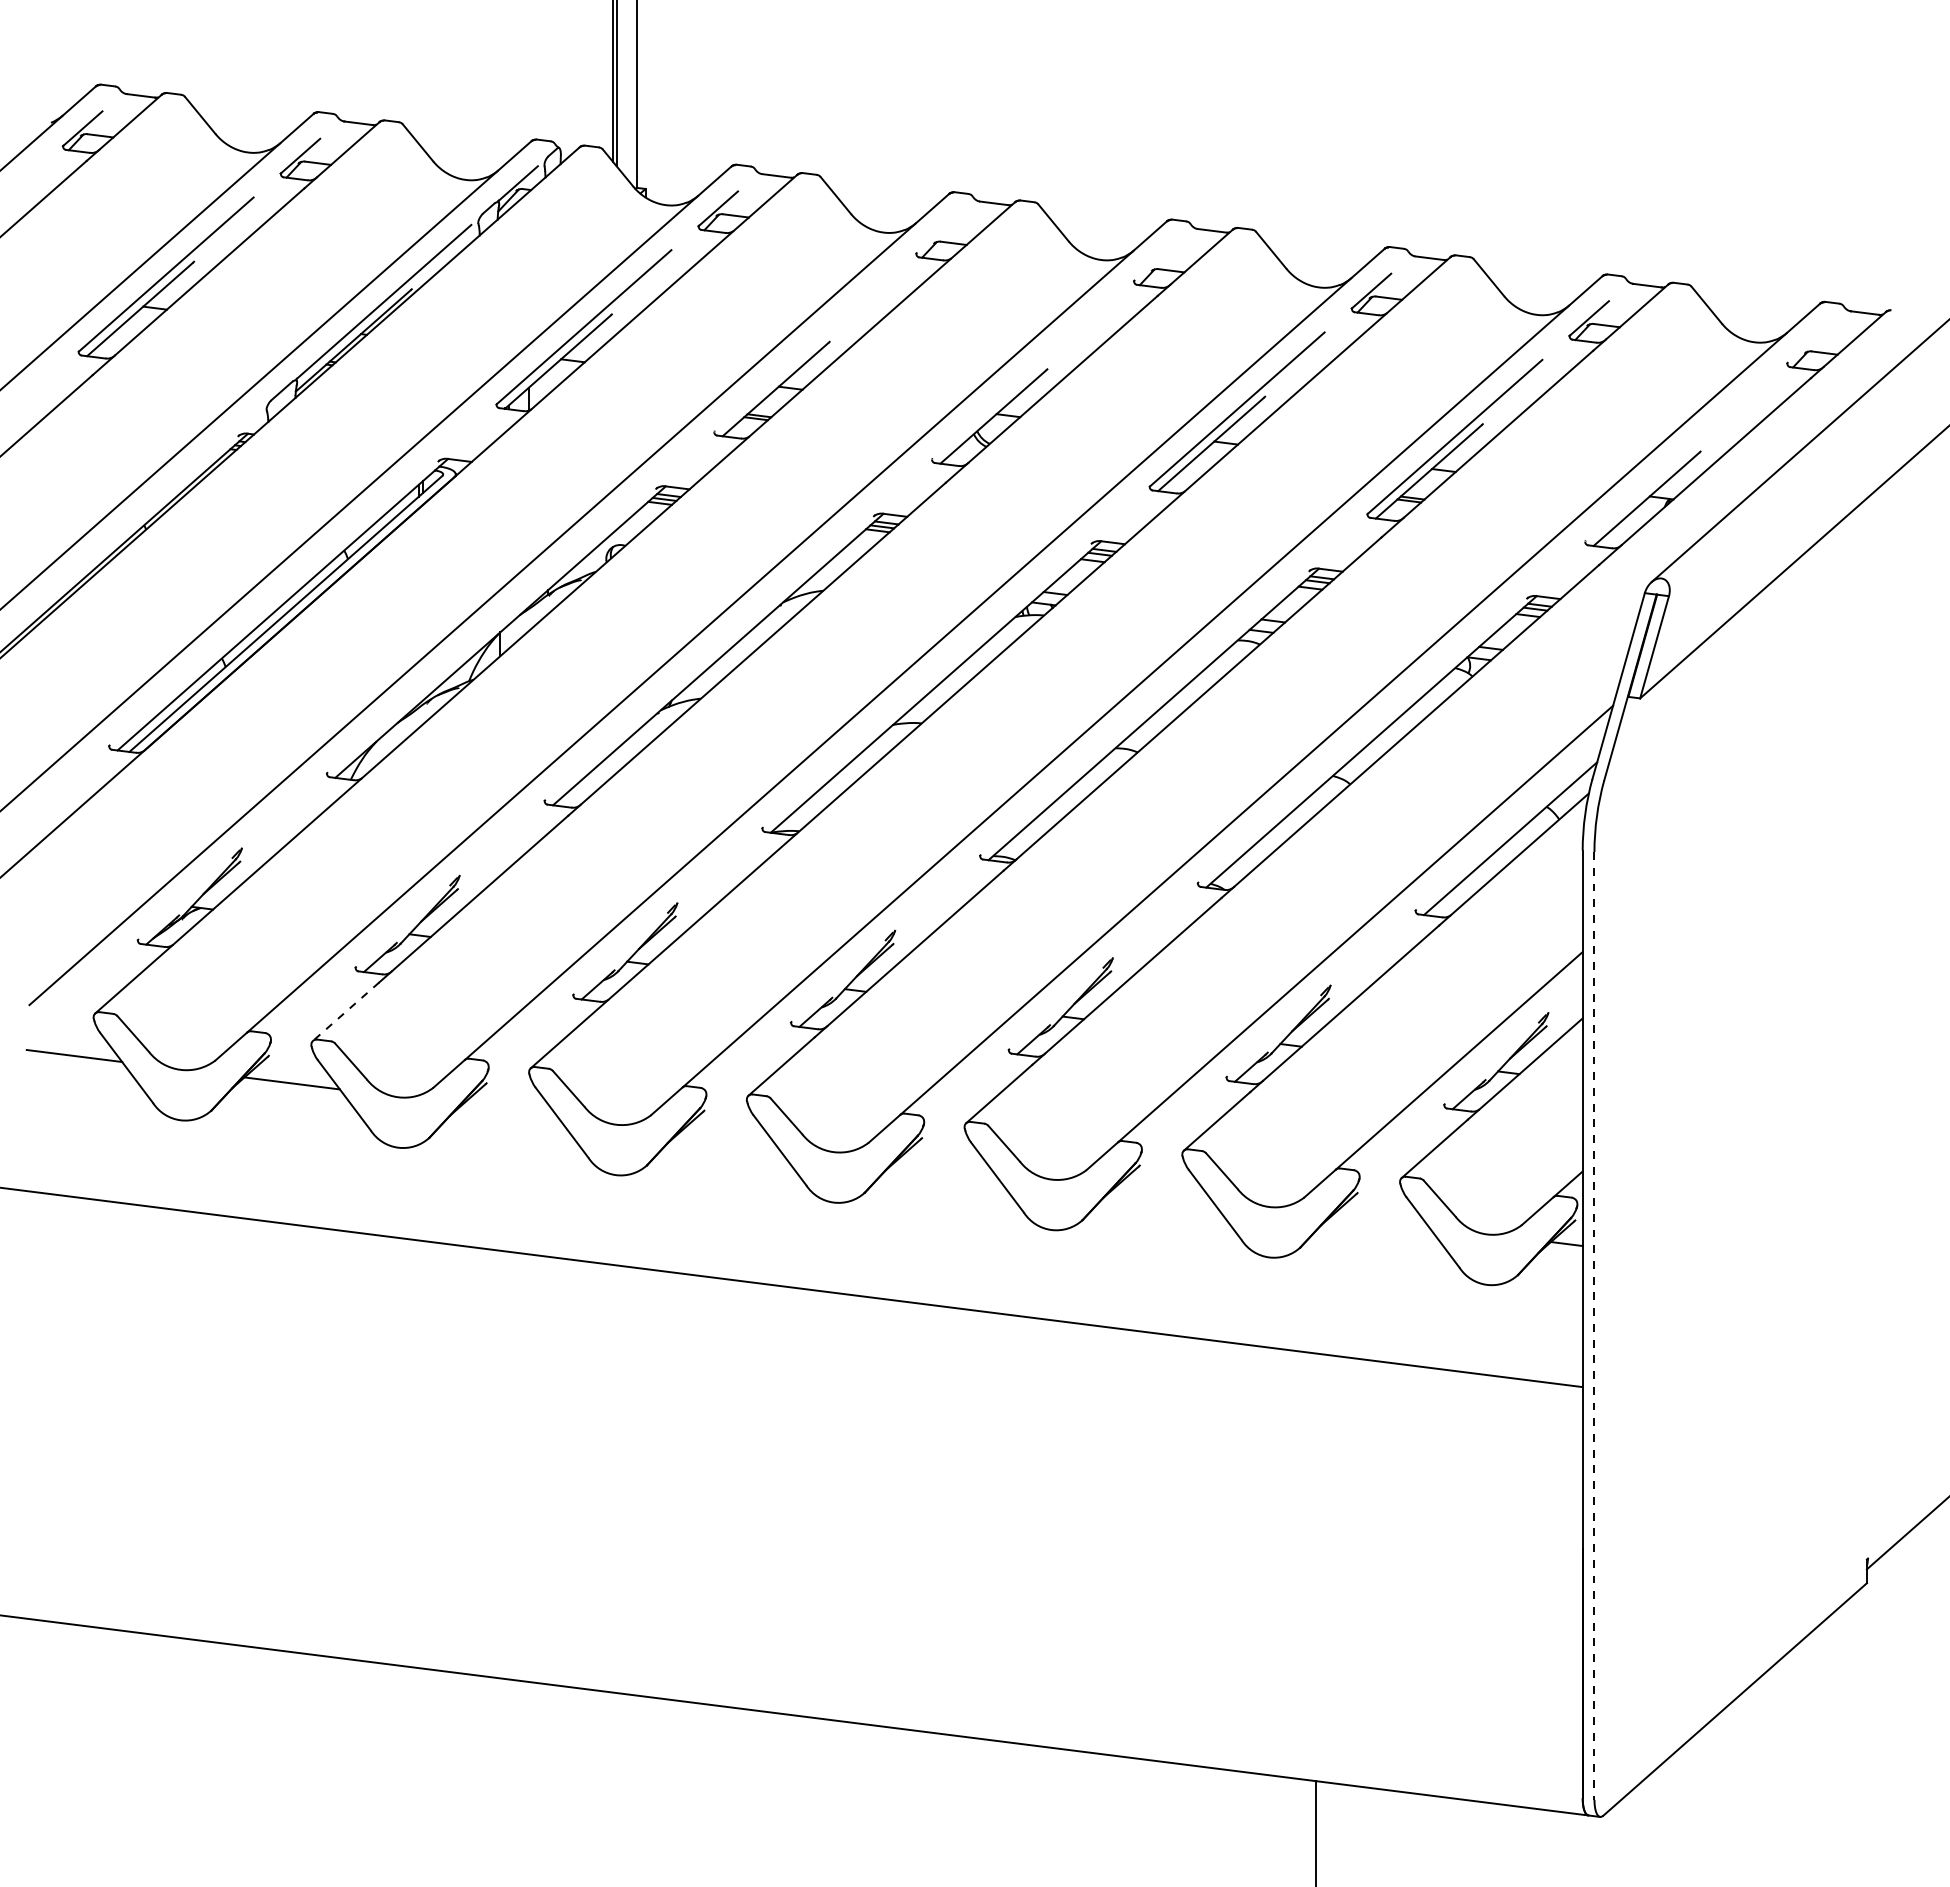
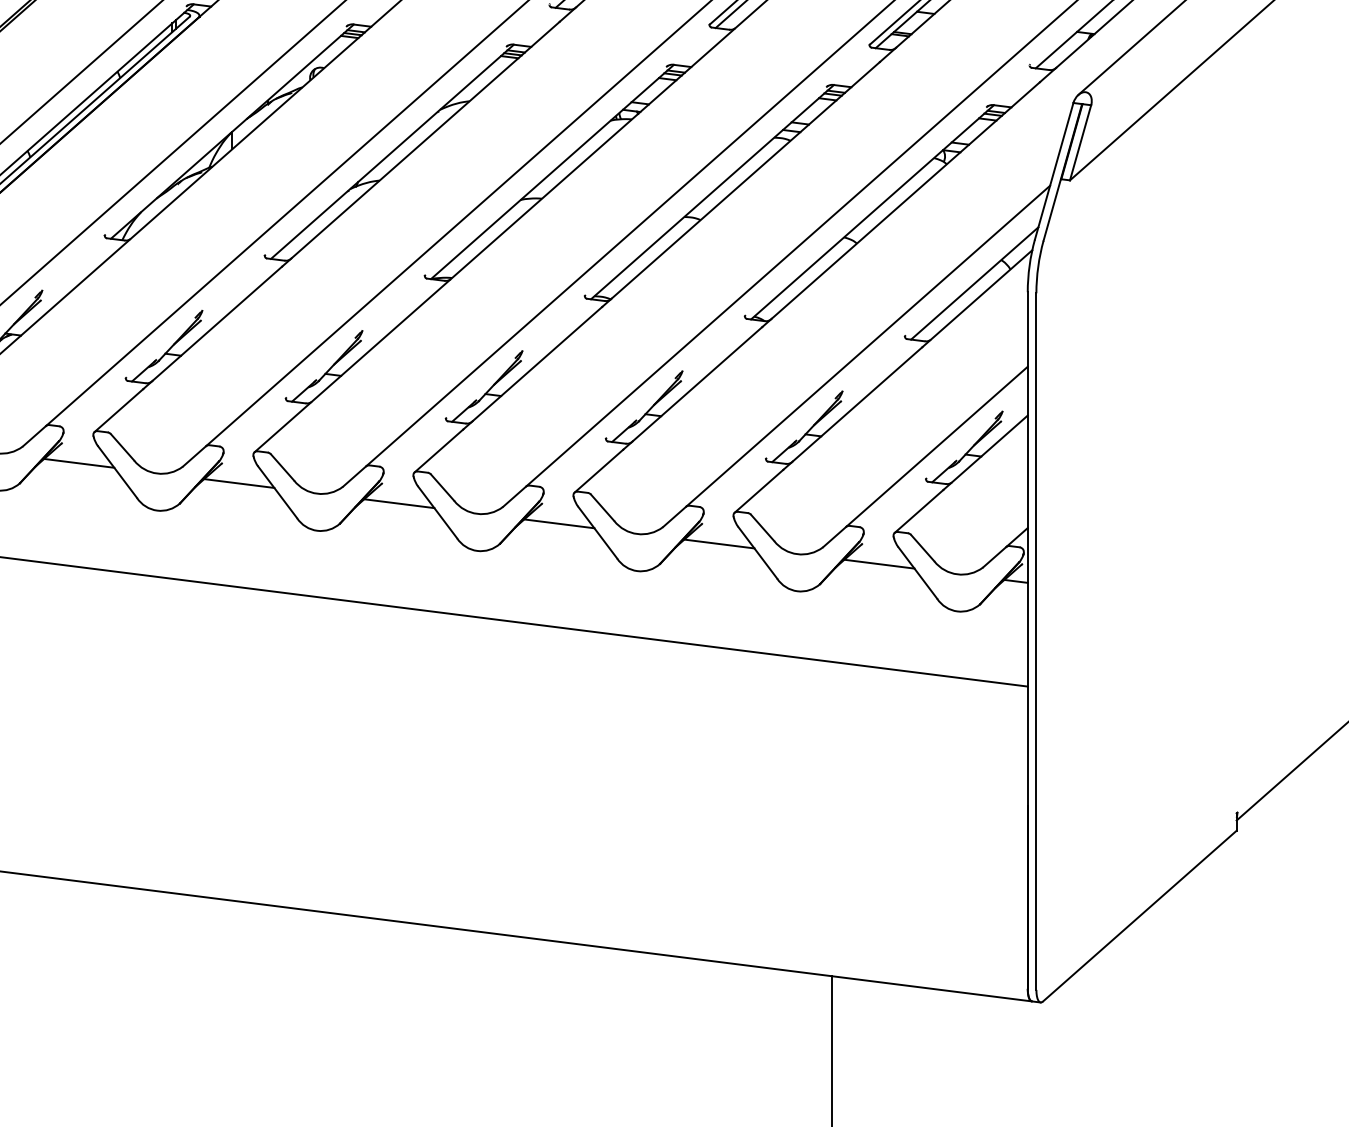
line: (345, 1011) -> (118, 410), dashed -> solid
line: (509, 1110) -> (238, 483), added
line: (727, 1138) -> (399, 503), added
line: (945, 1165) -> (559, 523), added
line: (1162, 1193) -> (718, 544), added
line: (1380, 1220) -> (879, 564), added
line: (1594, 1325) -> (1036, 641), dashed -> solid

